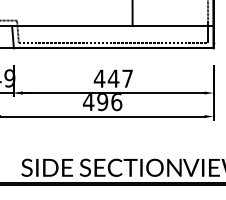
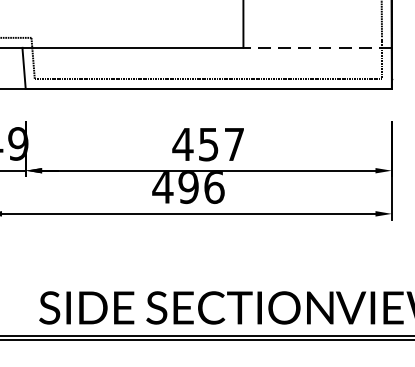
line: (172, 26) -> (316, 48), solid -> dashed
text: (113, 78) -> (208, 144), 447 -> 457

